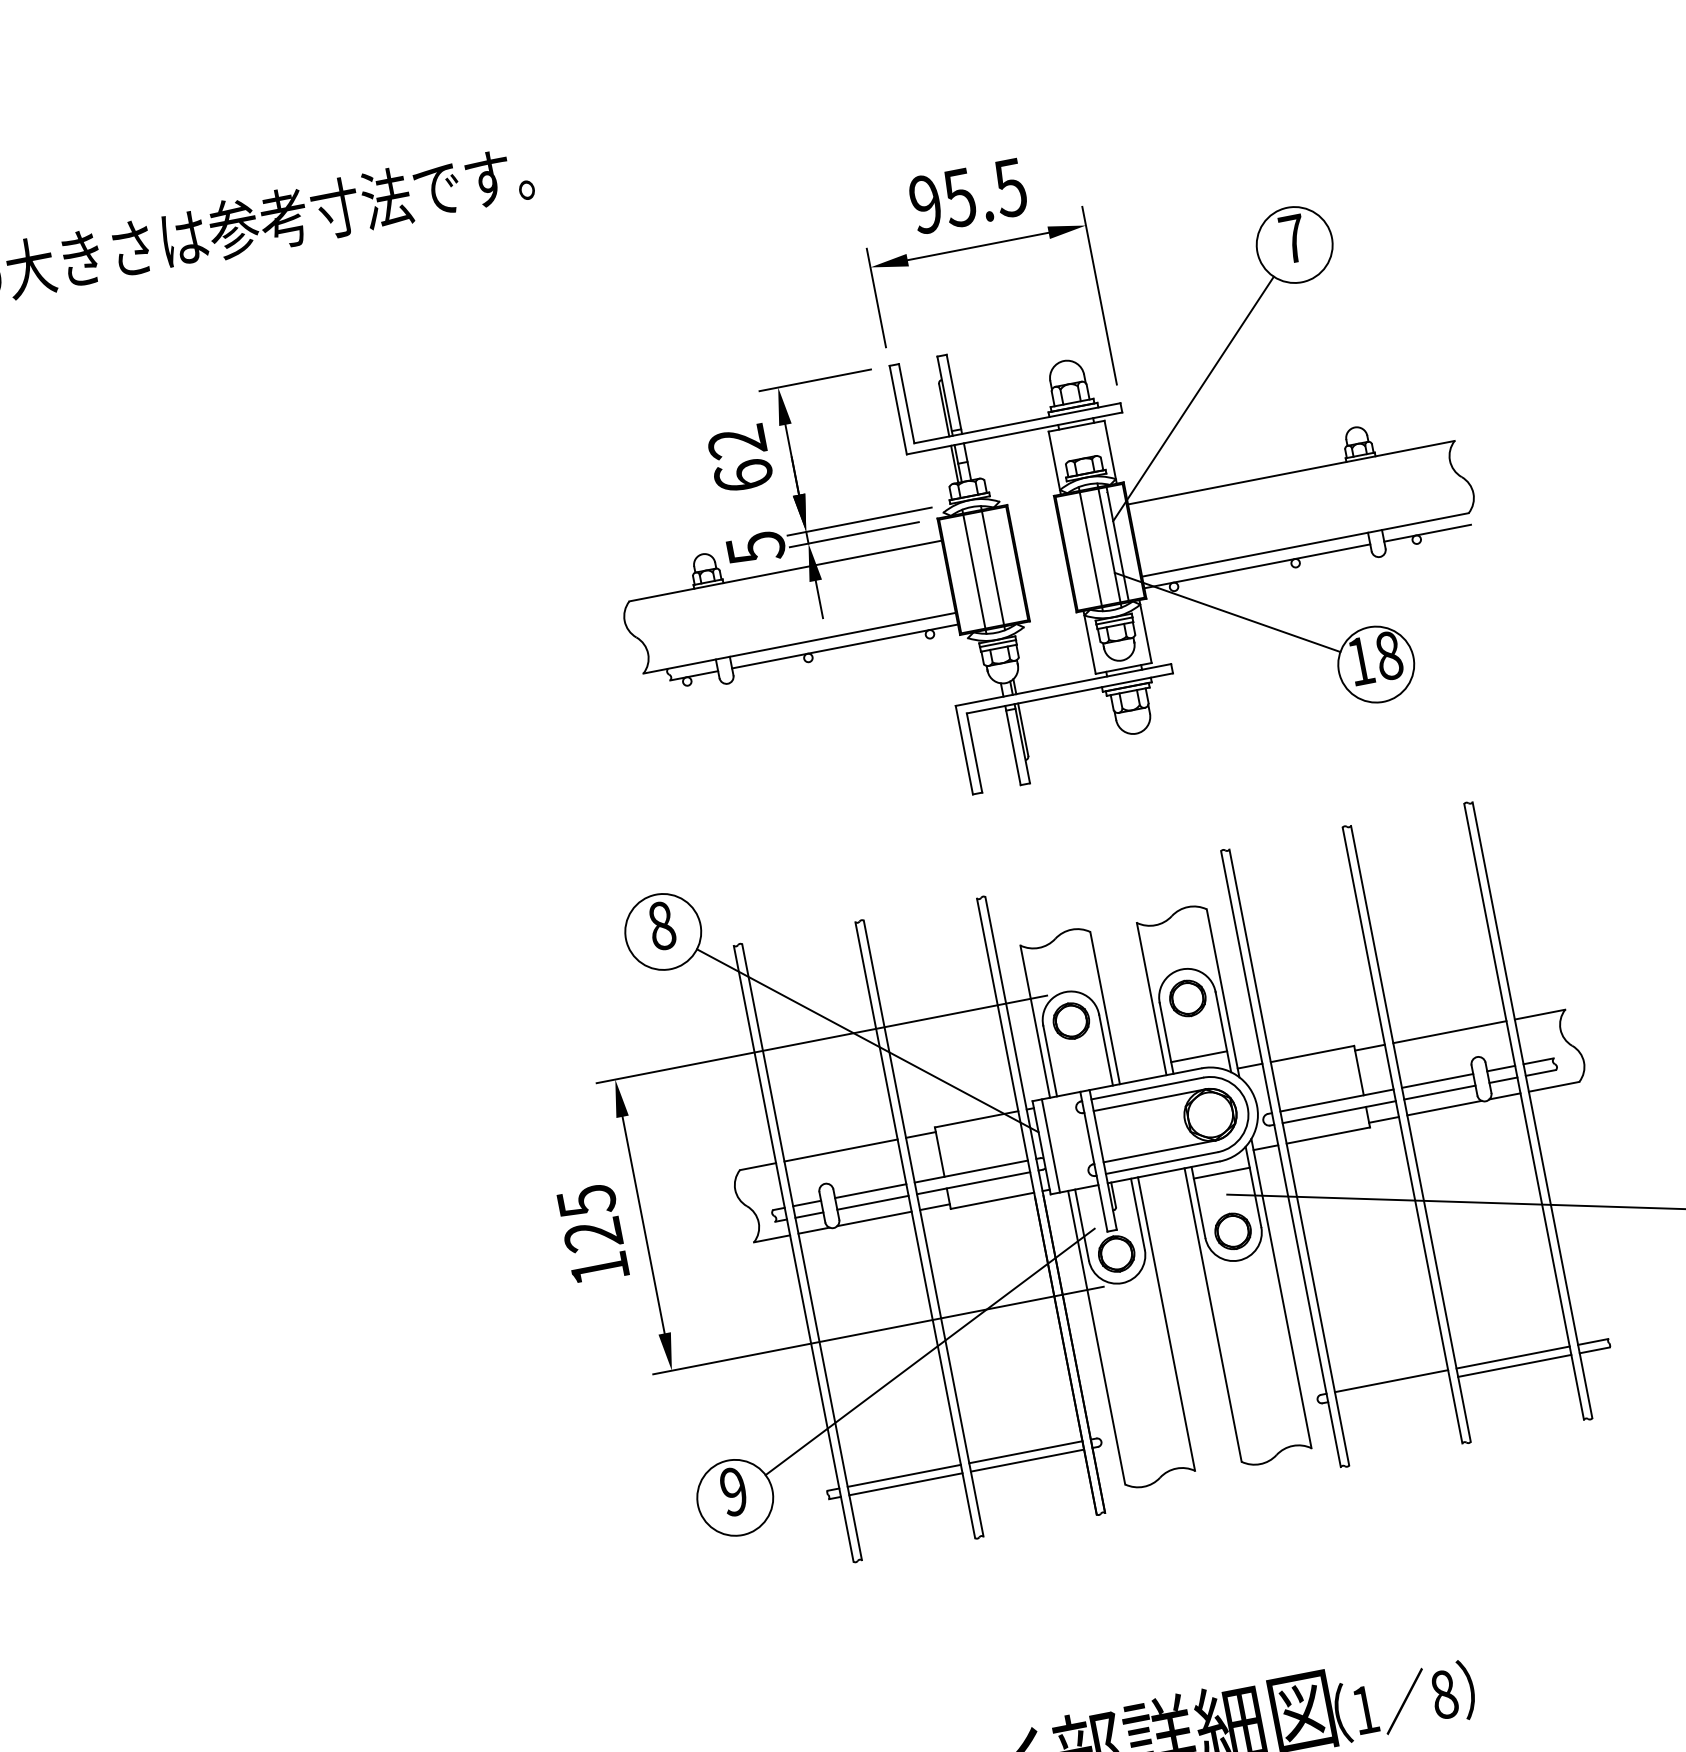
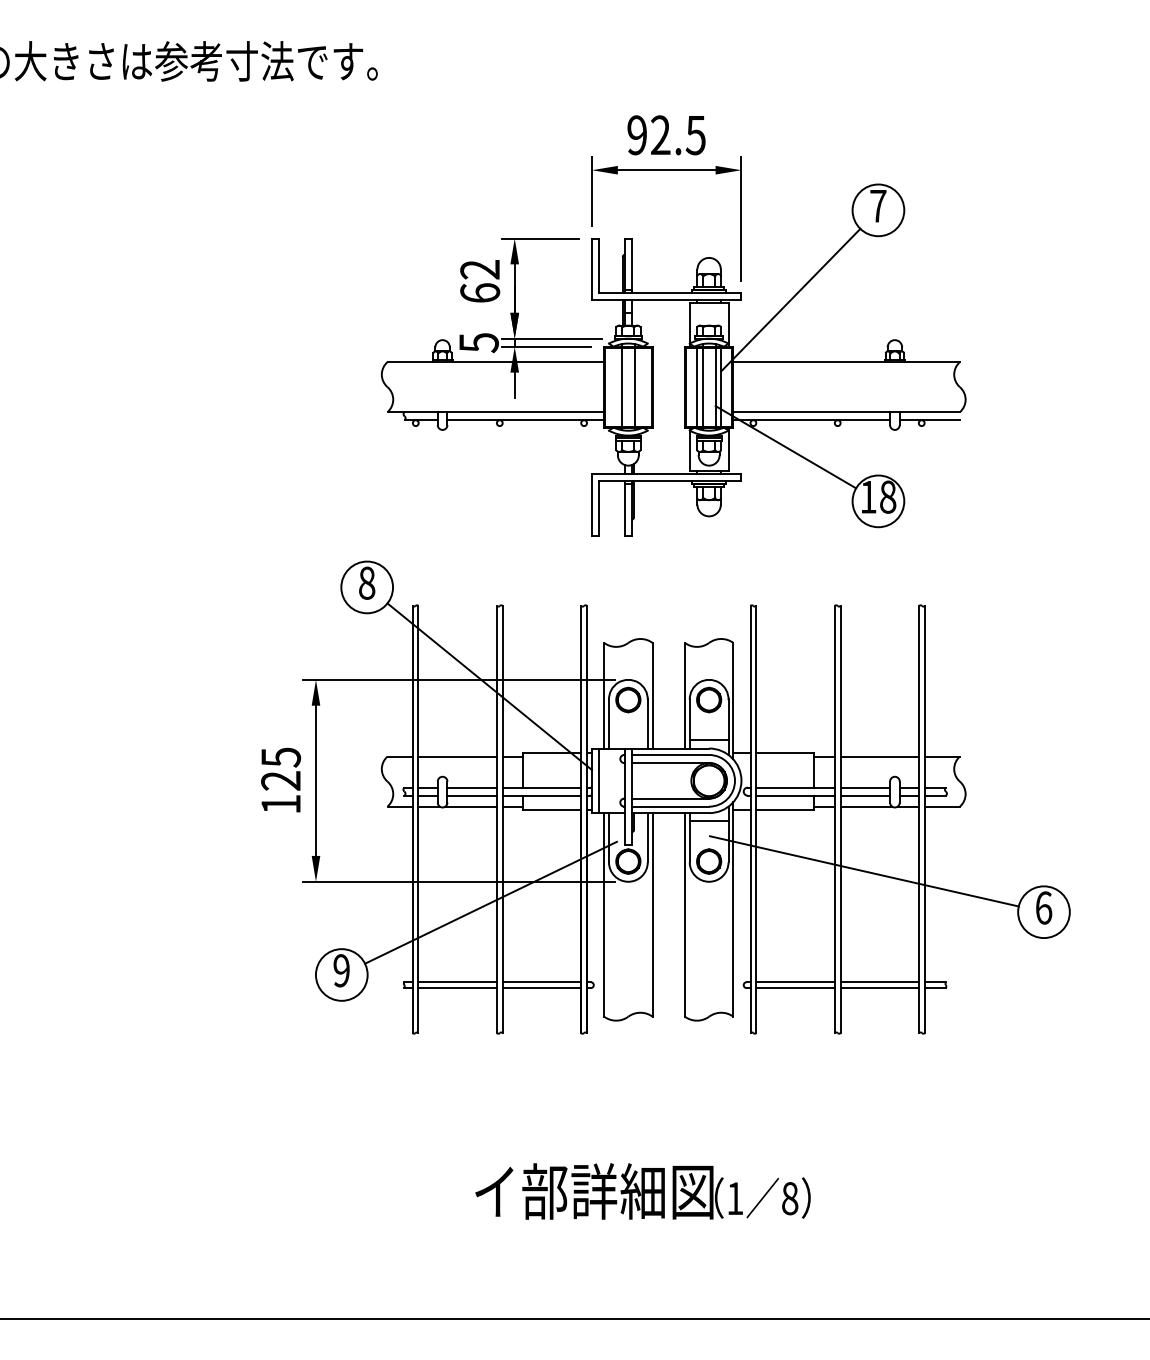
text: (959, 198) -> (660, 135), 95.5 -> 92.5
line: (1083, 549) -> (697, 386), added
line: (1393, 1390) -> (795, 988), added

